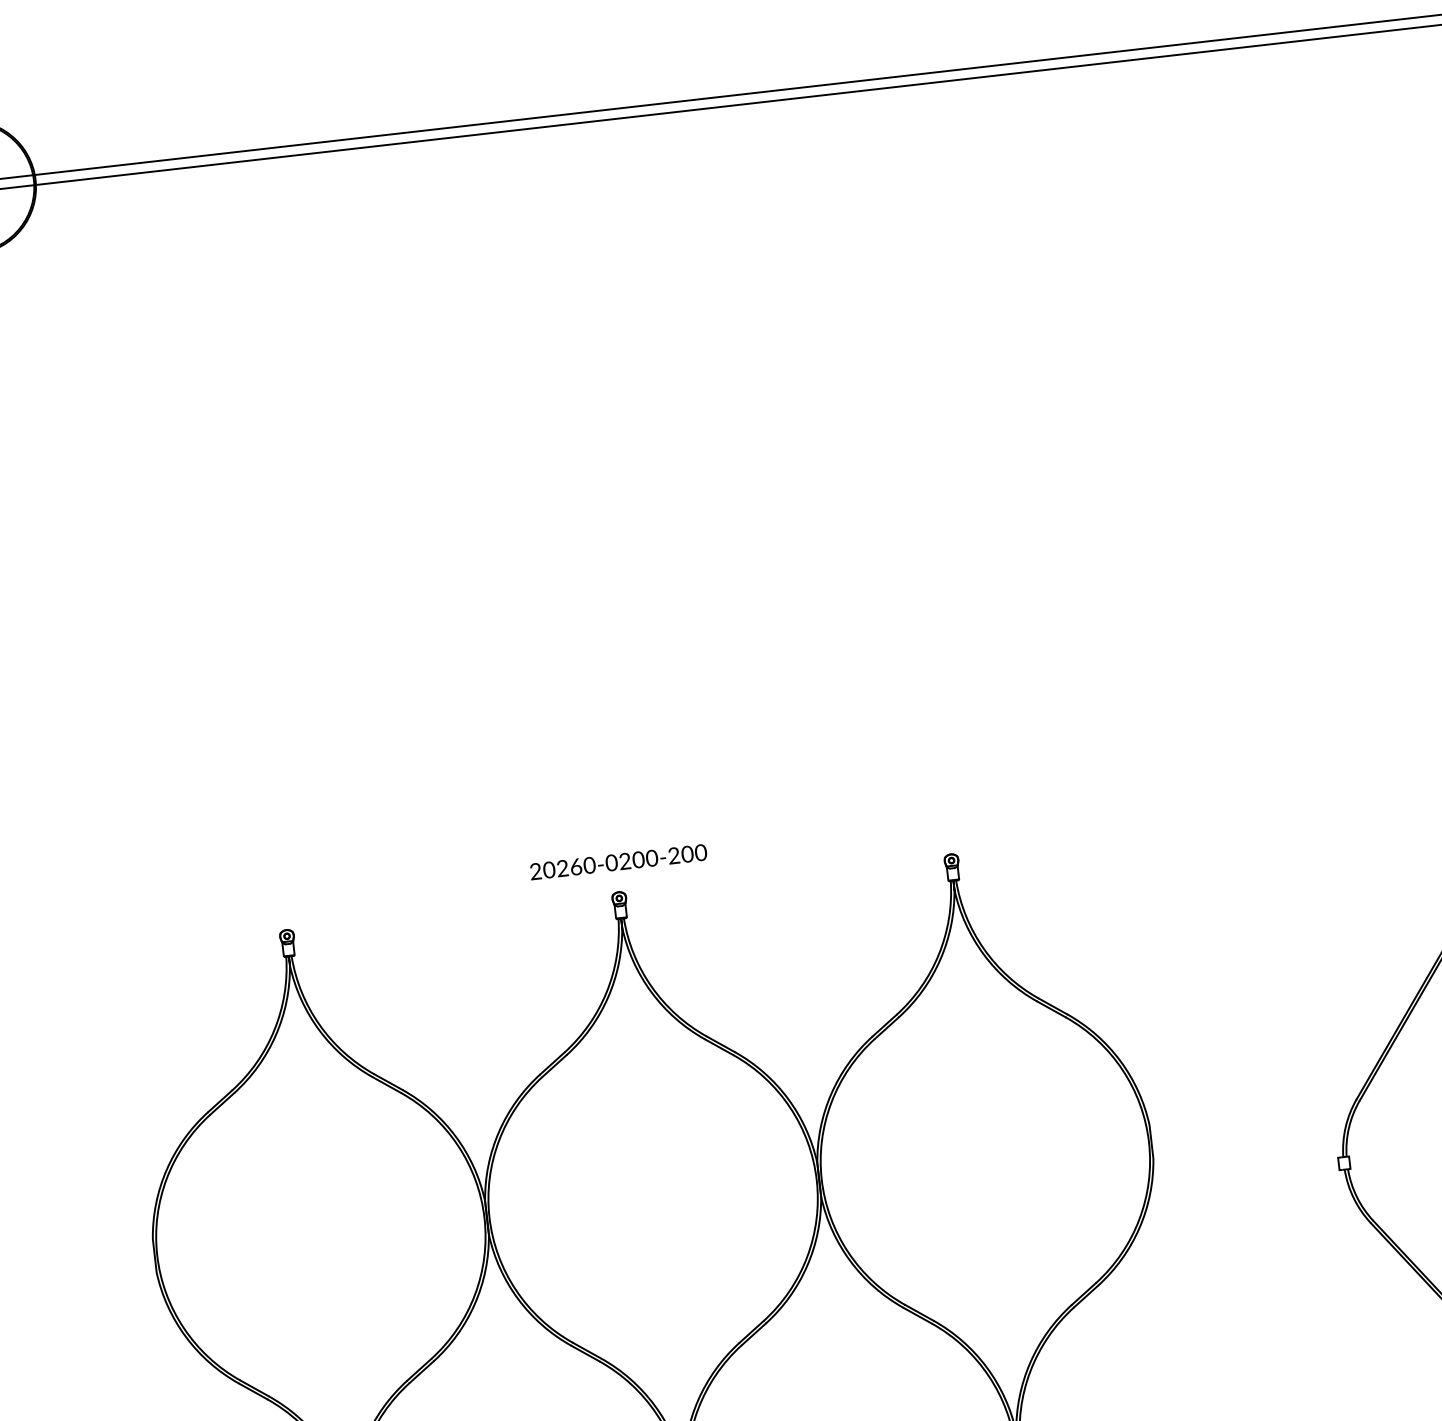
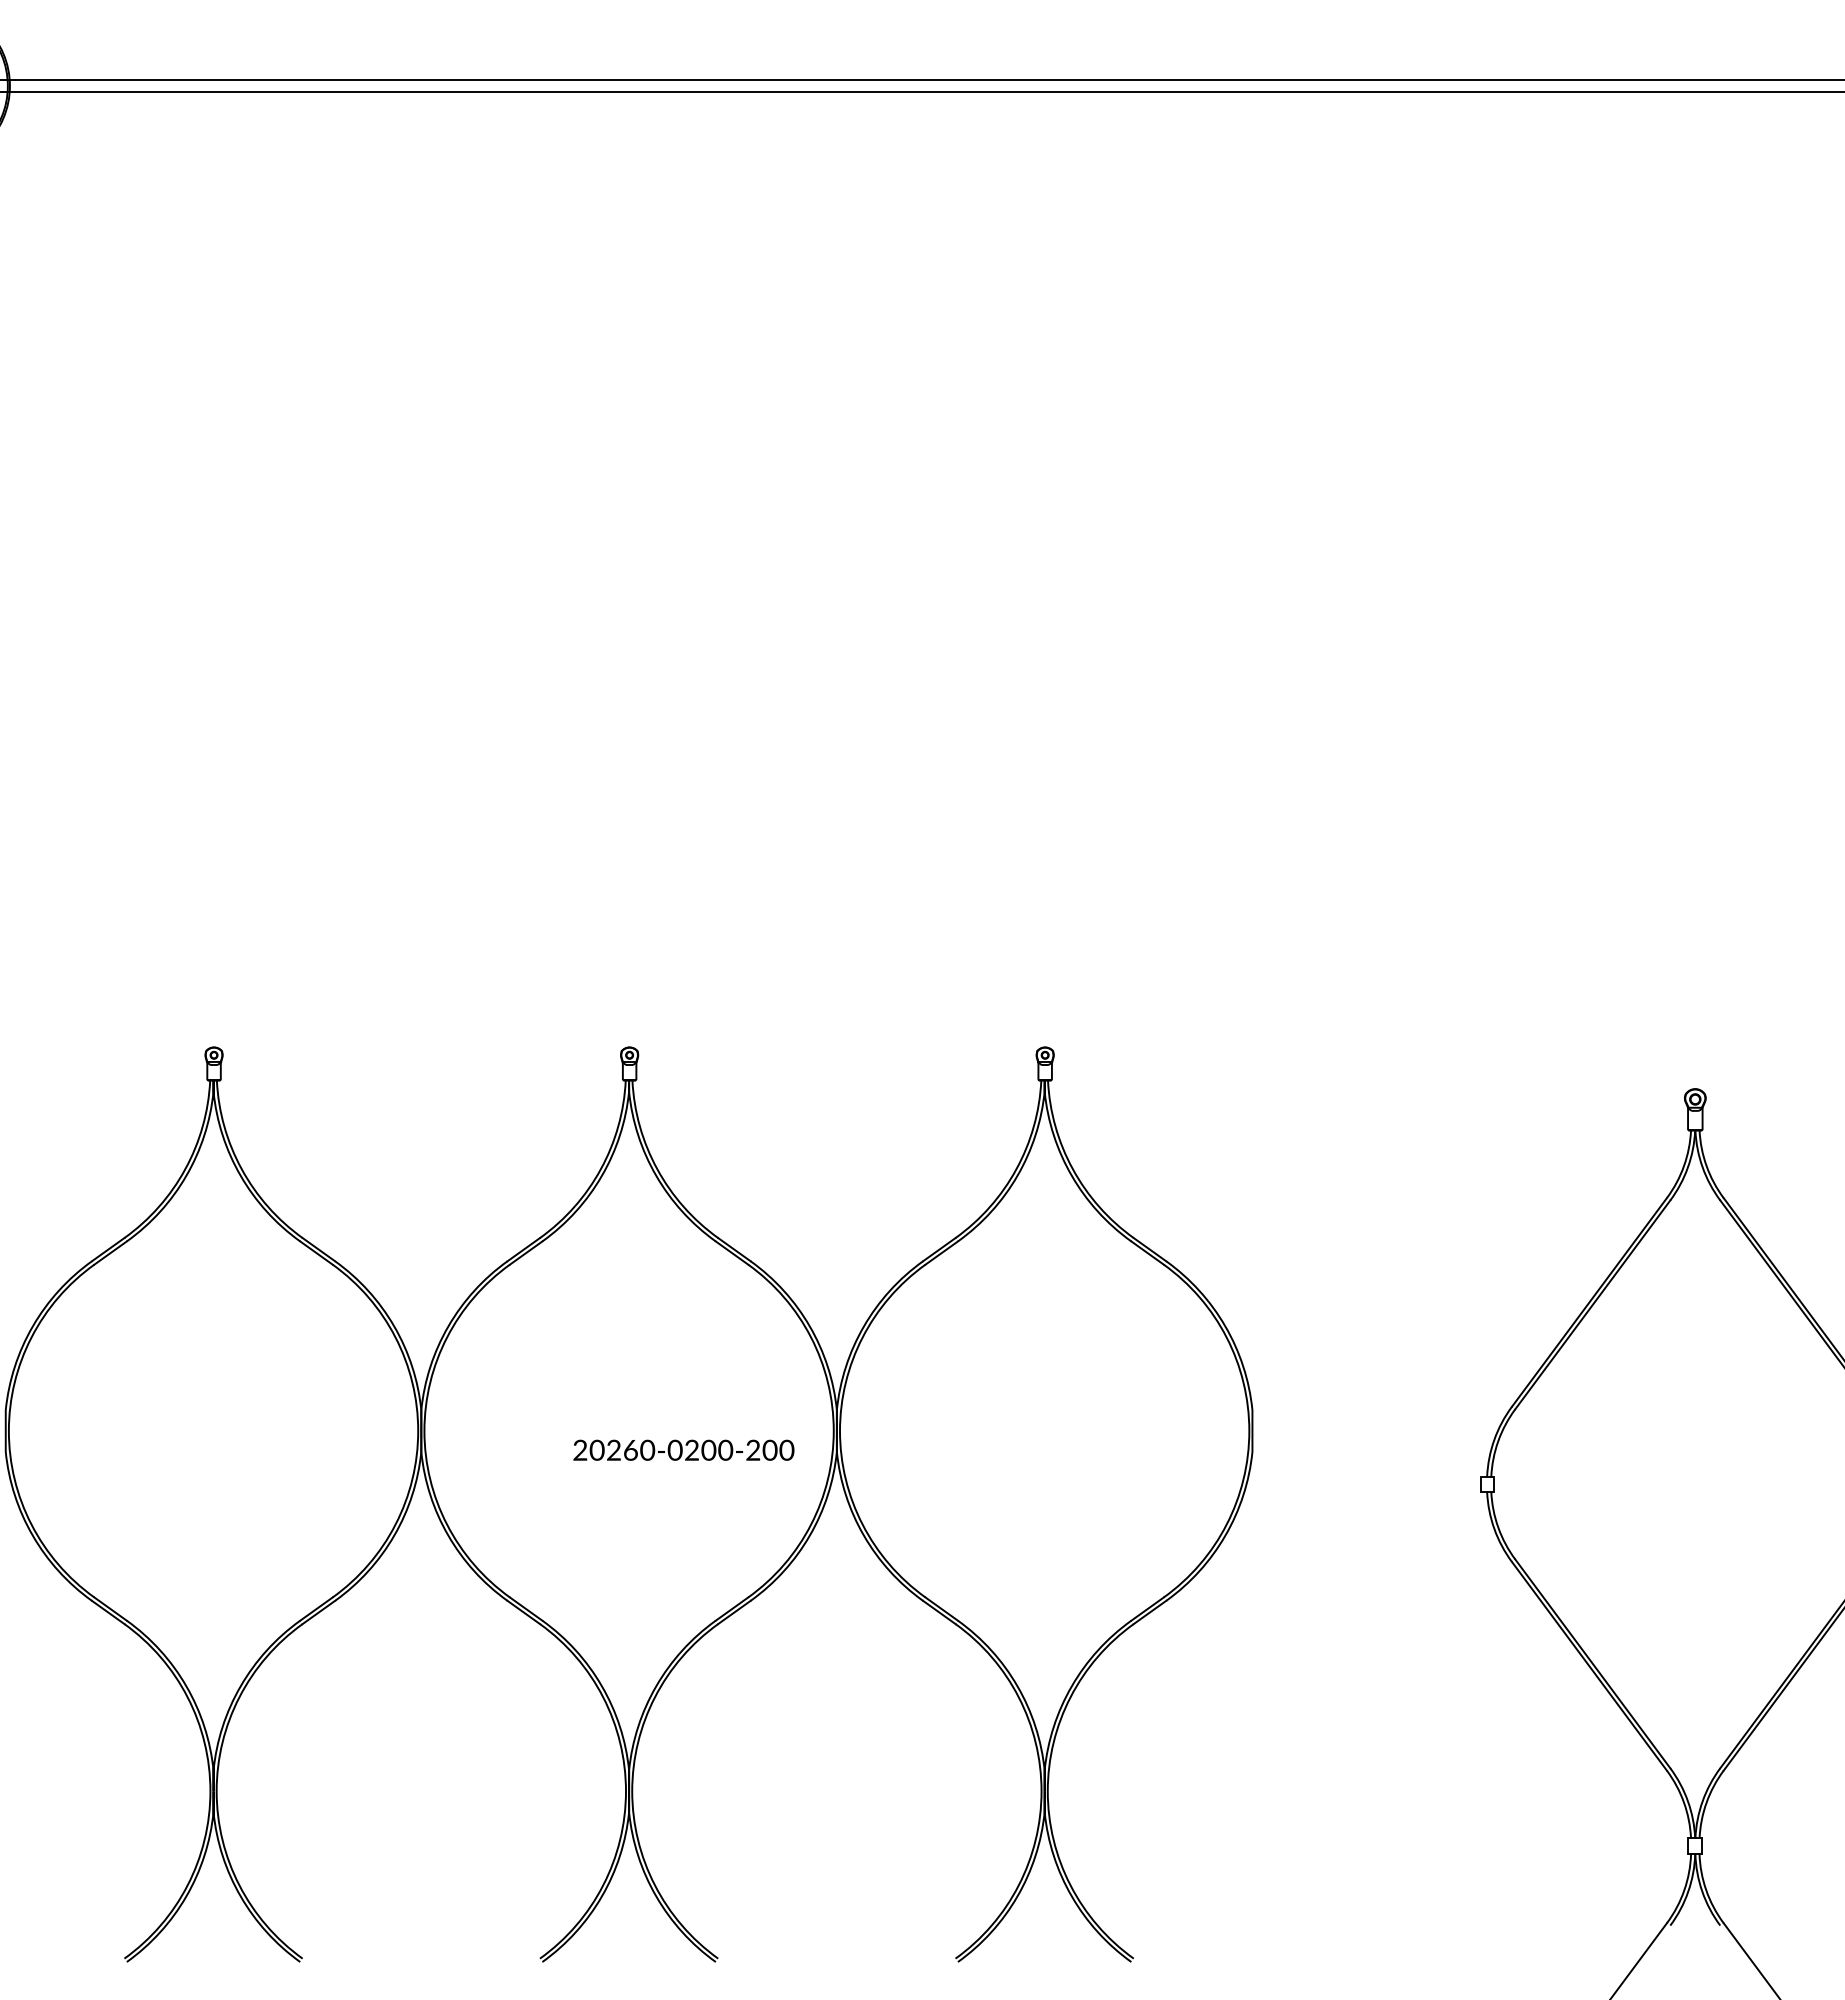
text: (618, 861) -> (683, 1449), moved

